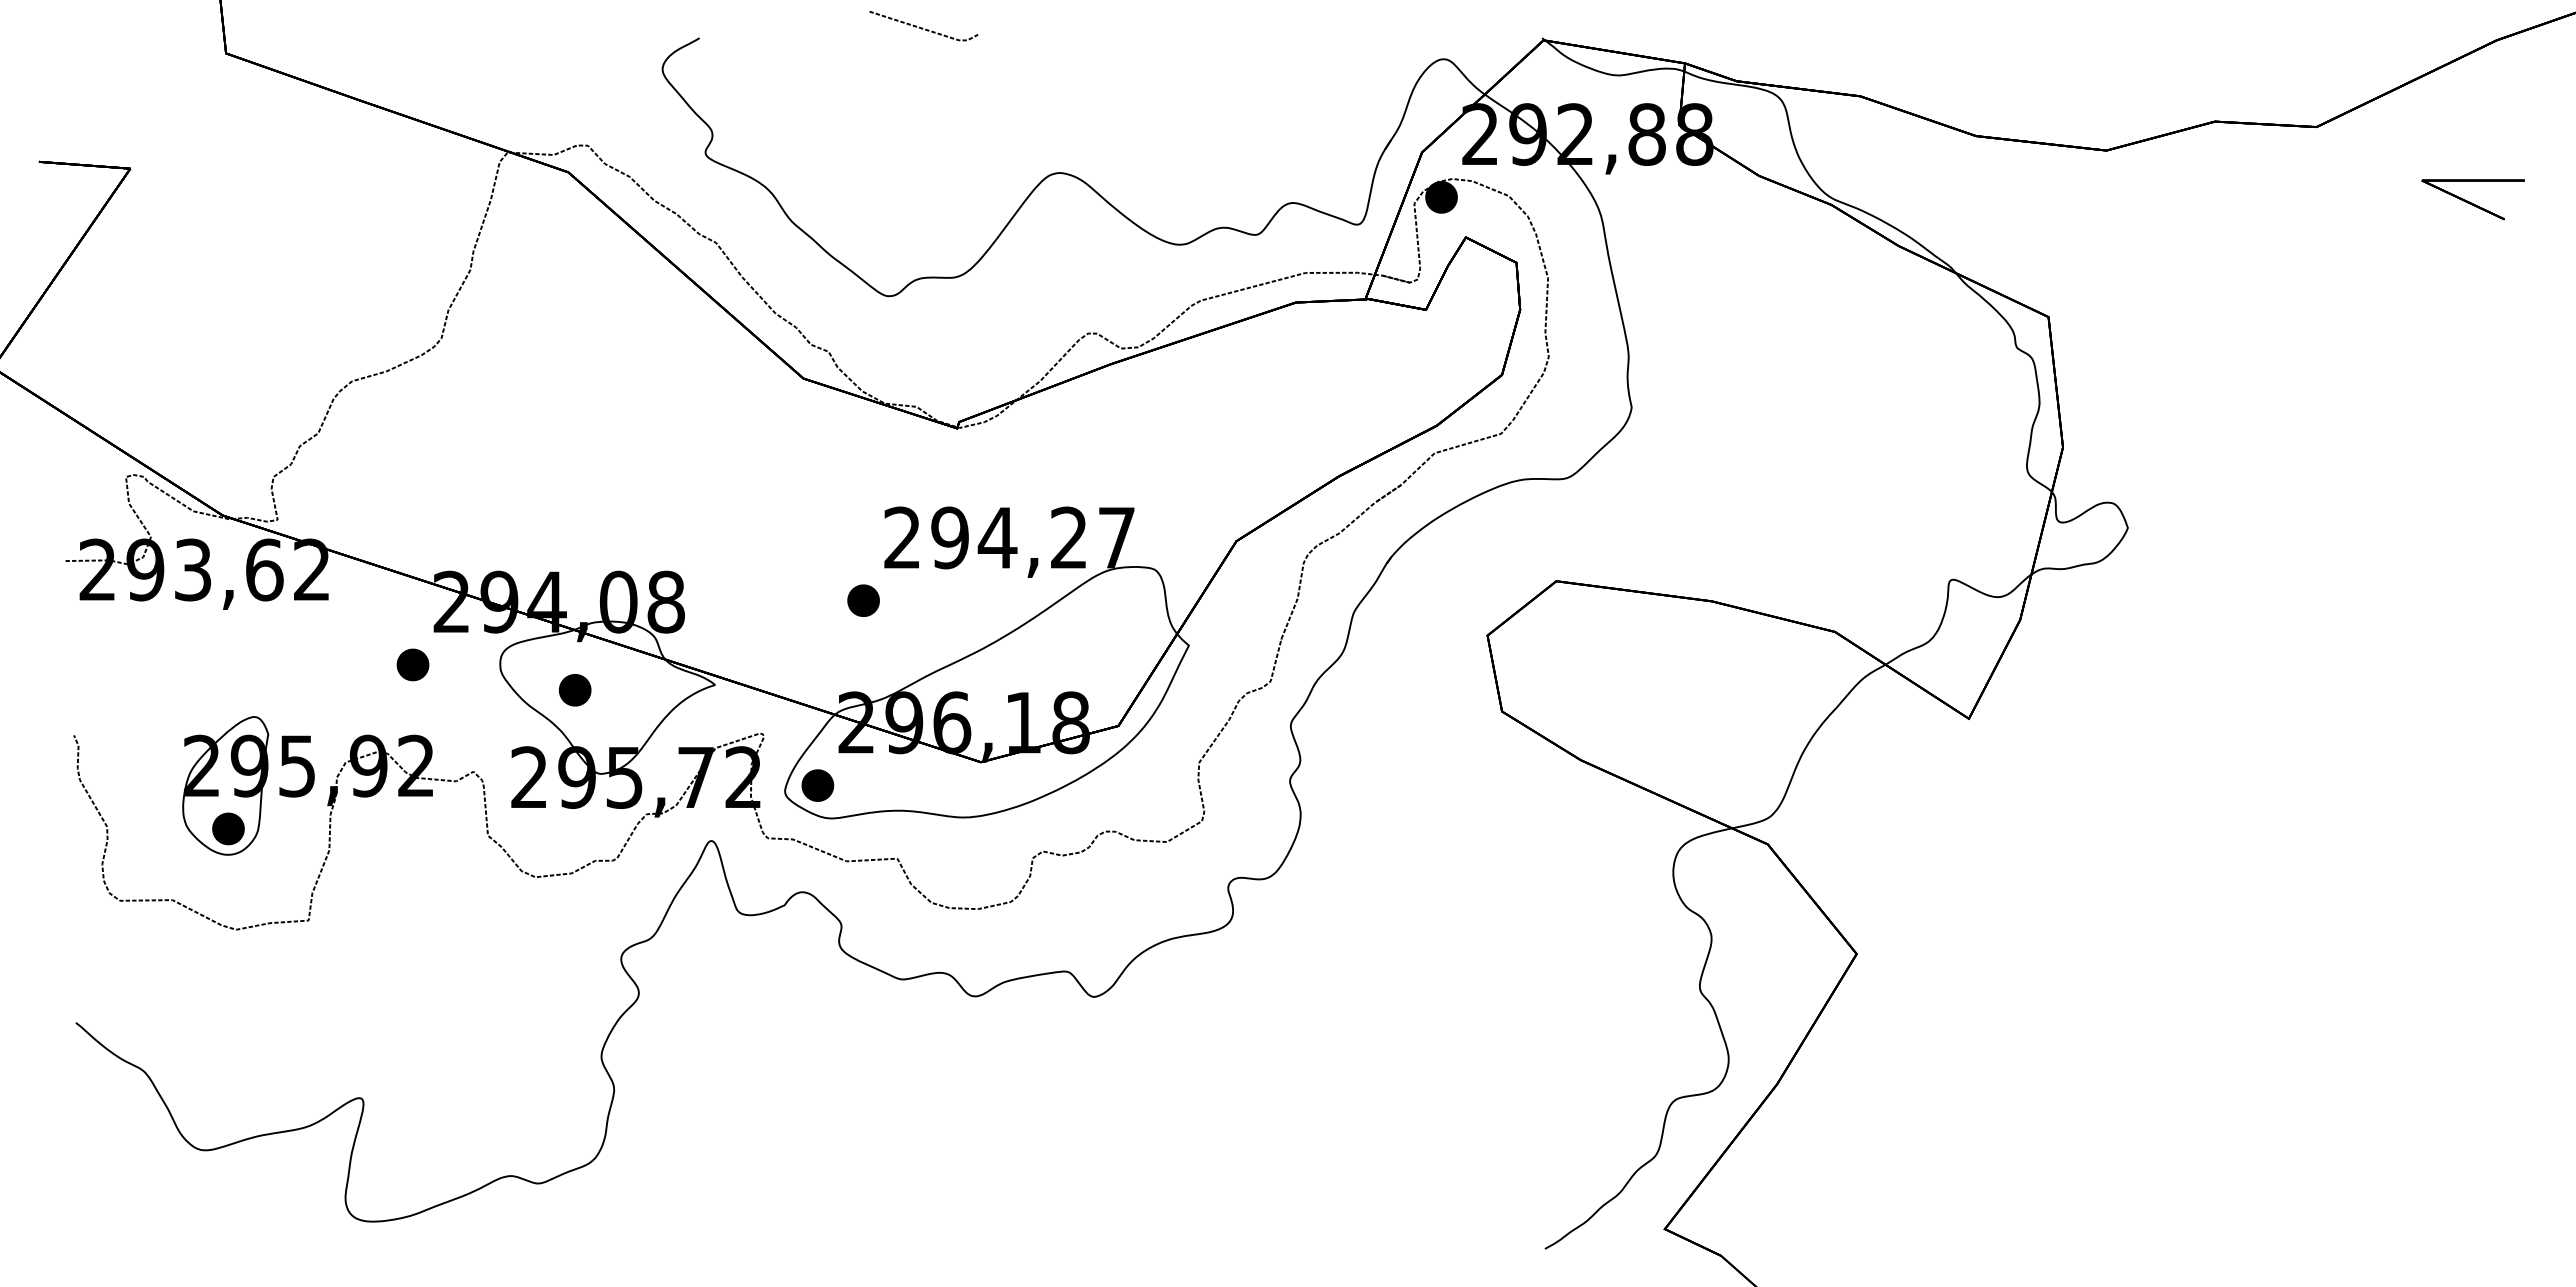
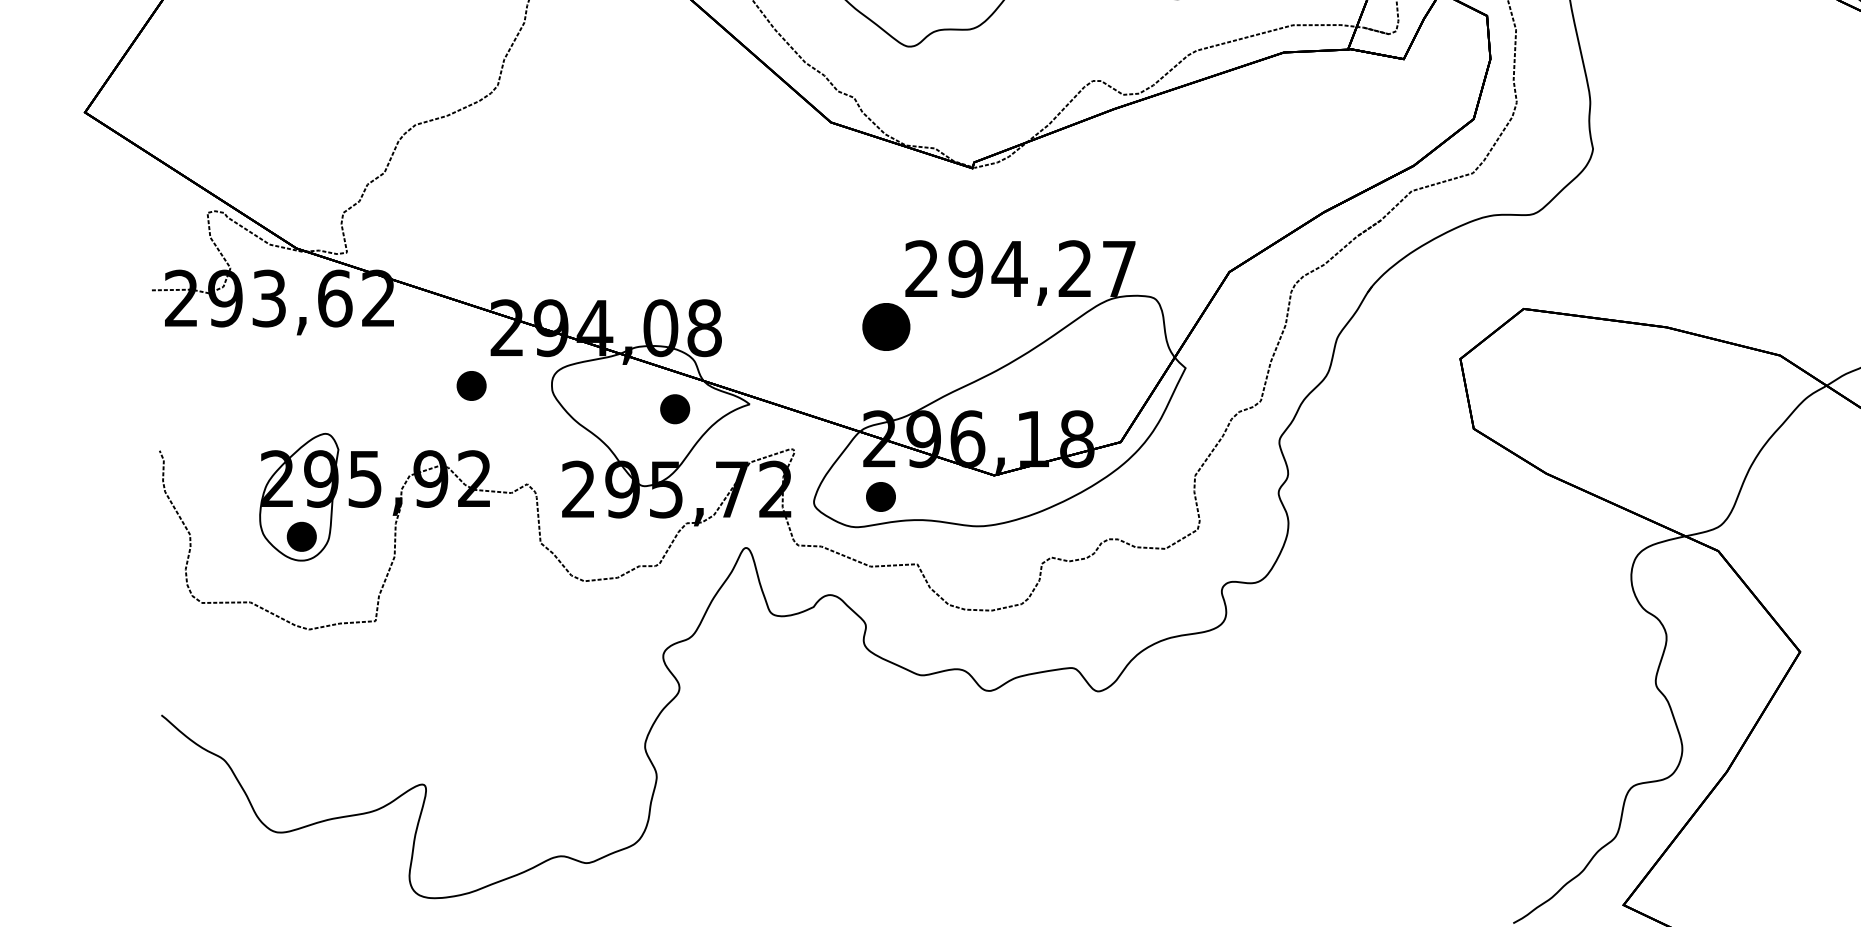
part: (863, 600) -> (886, 326), size x1.6
part: (575, 690) -> (675, 409), moved
part: (817, 785) -> (880, 496), moved

